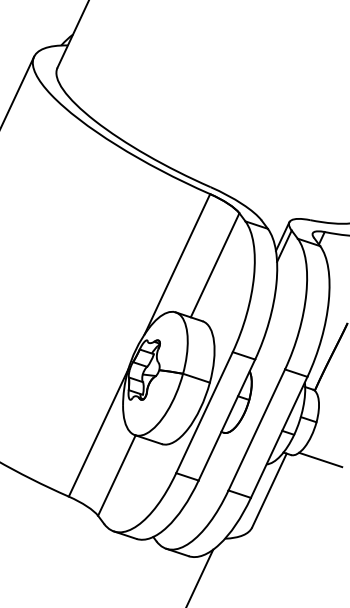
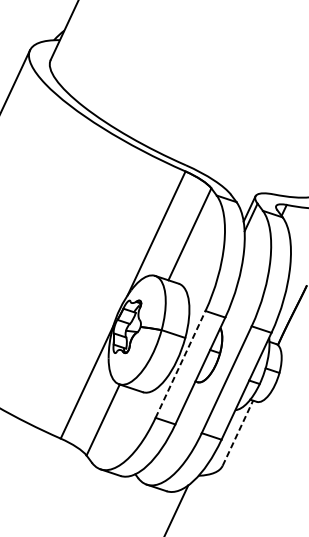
line: (204, 412) -> (180, 364), solid -> dashed
line: (320, 459) -> (282, 405), removed
line: (269, 490) -> (237, 433), solid -> dashed

